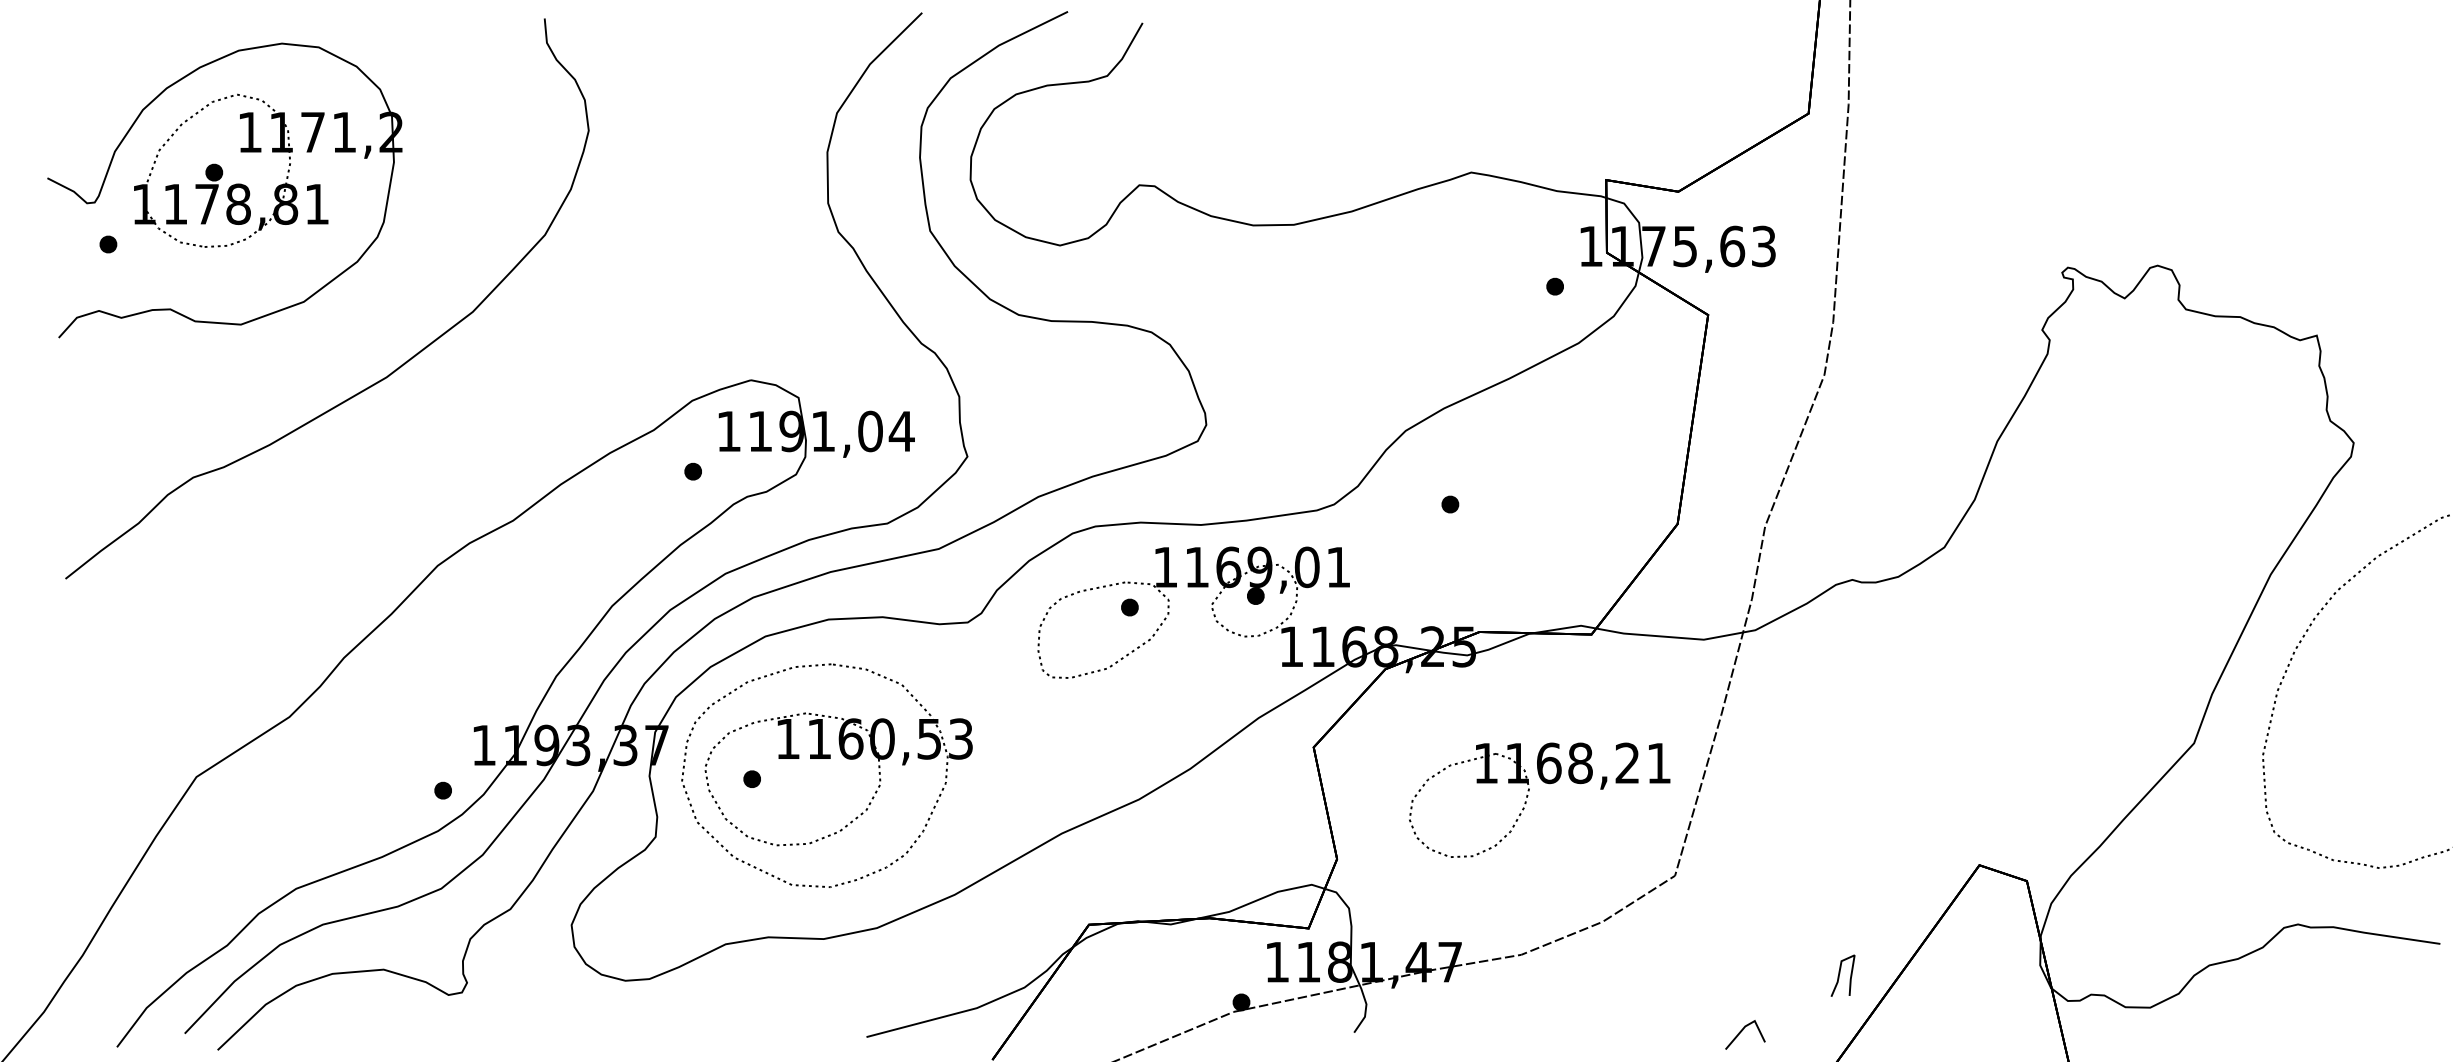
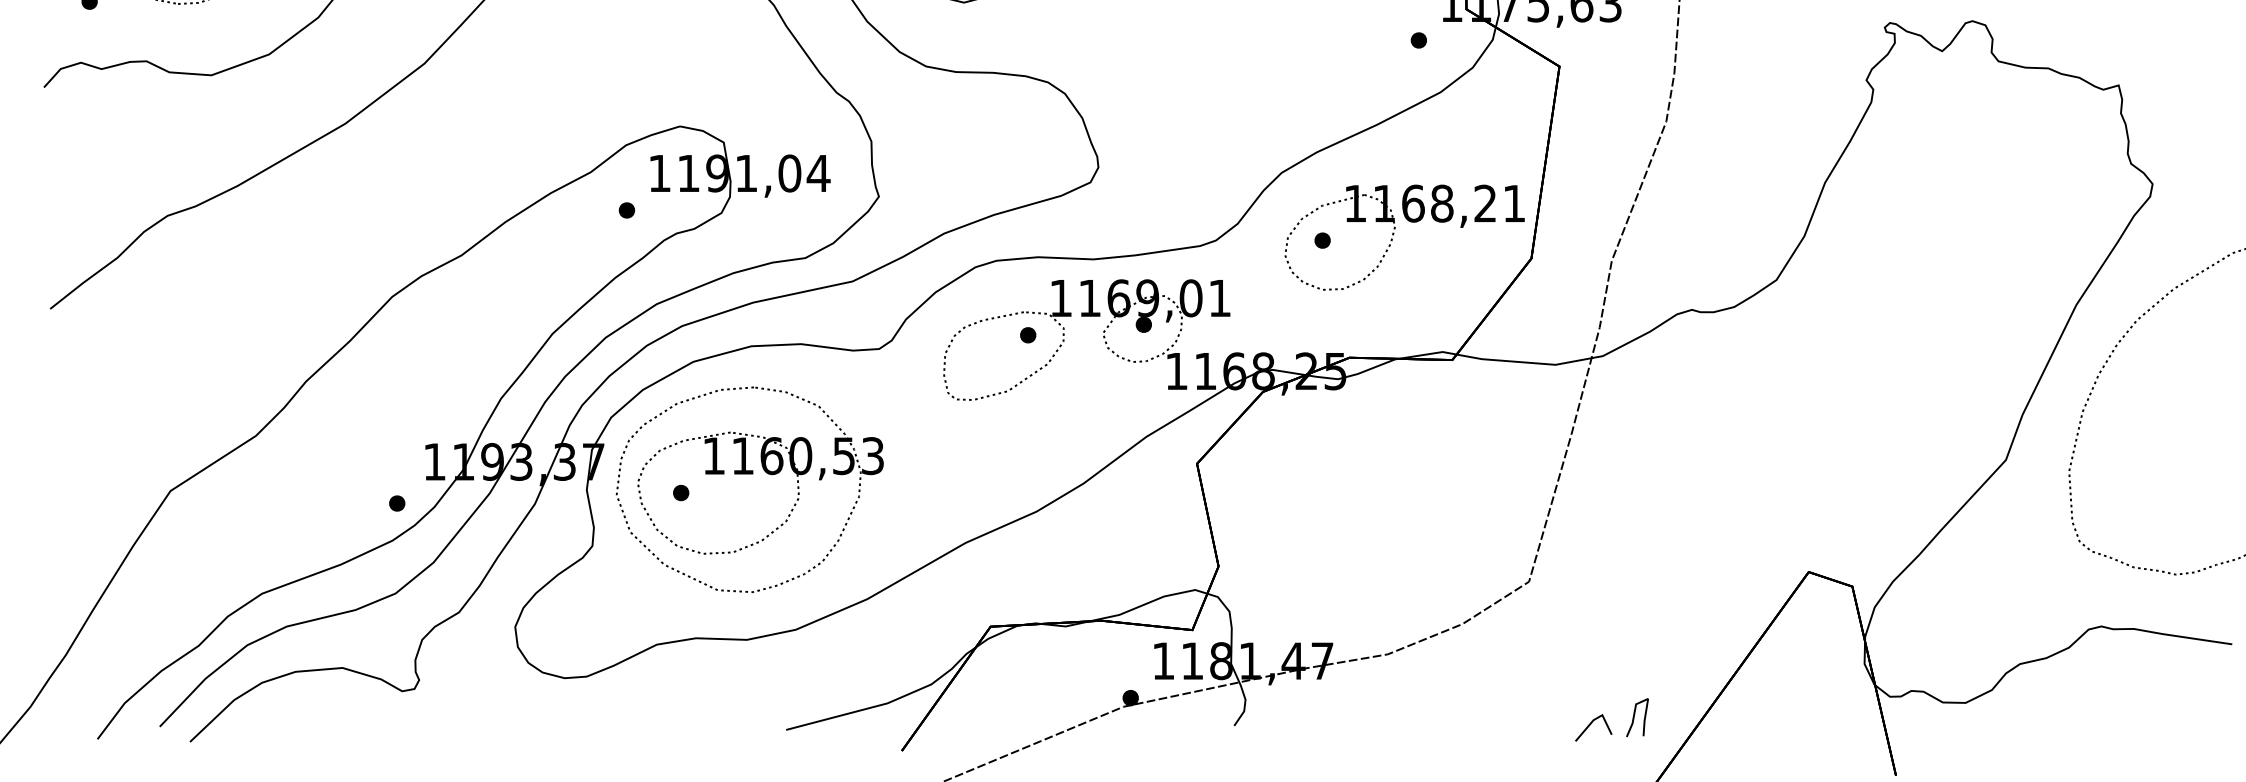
part: (1528, 796) -> (1394, 234), moved
curve: (1840, 973) -> (1635, 715), moved

